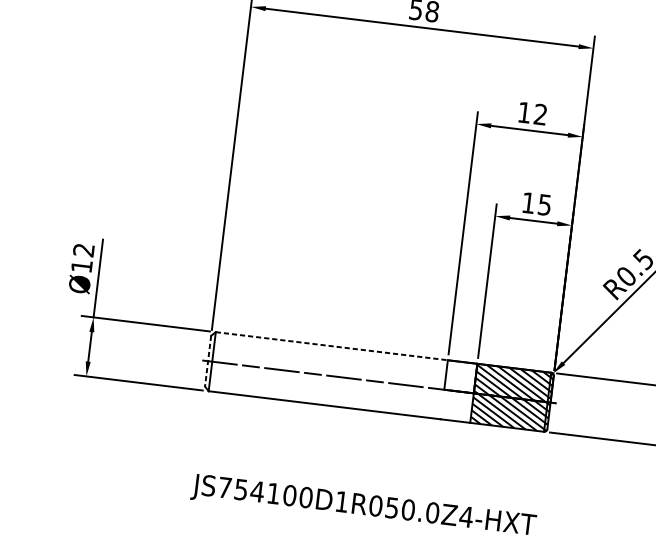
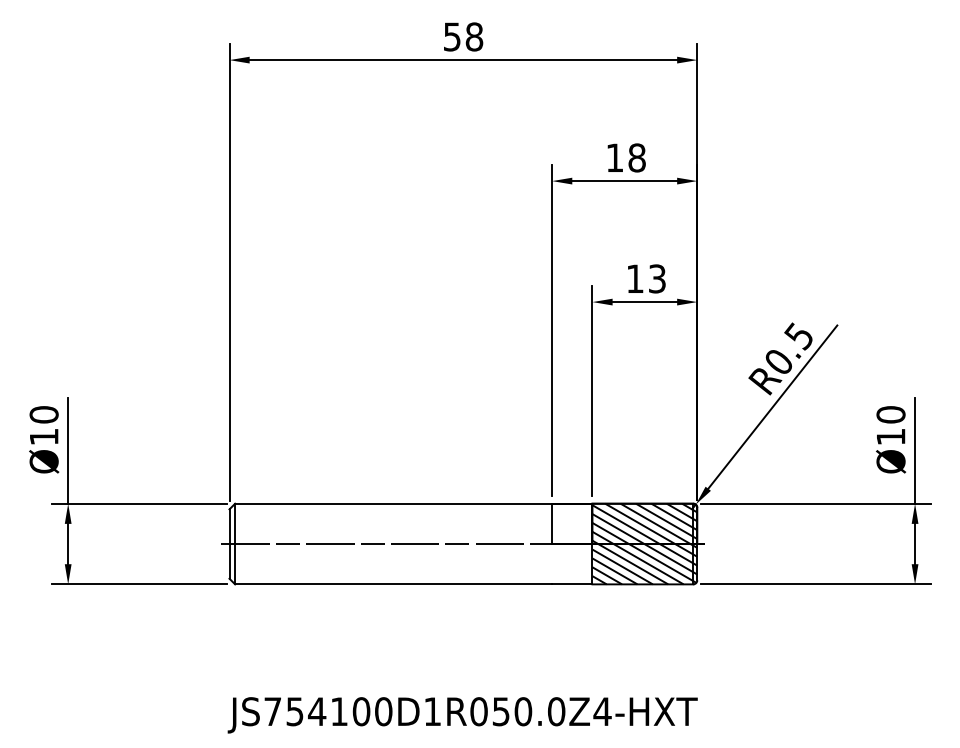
text: (540, 114) -> (636, 157), 12 -> 18
text: (544, 204) -> (657, 278), 15 -> 13
text: (83, 249) -> (43, 414), Ø12 -> Ø10
line: (332, 346) -> (394, 503), dashed -> solid
line: (208, 361) -> (229, 544), dashed -> solid

